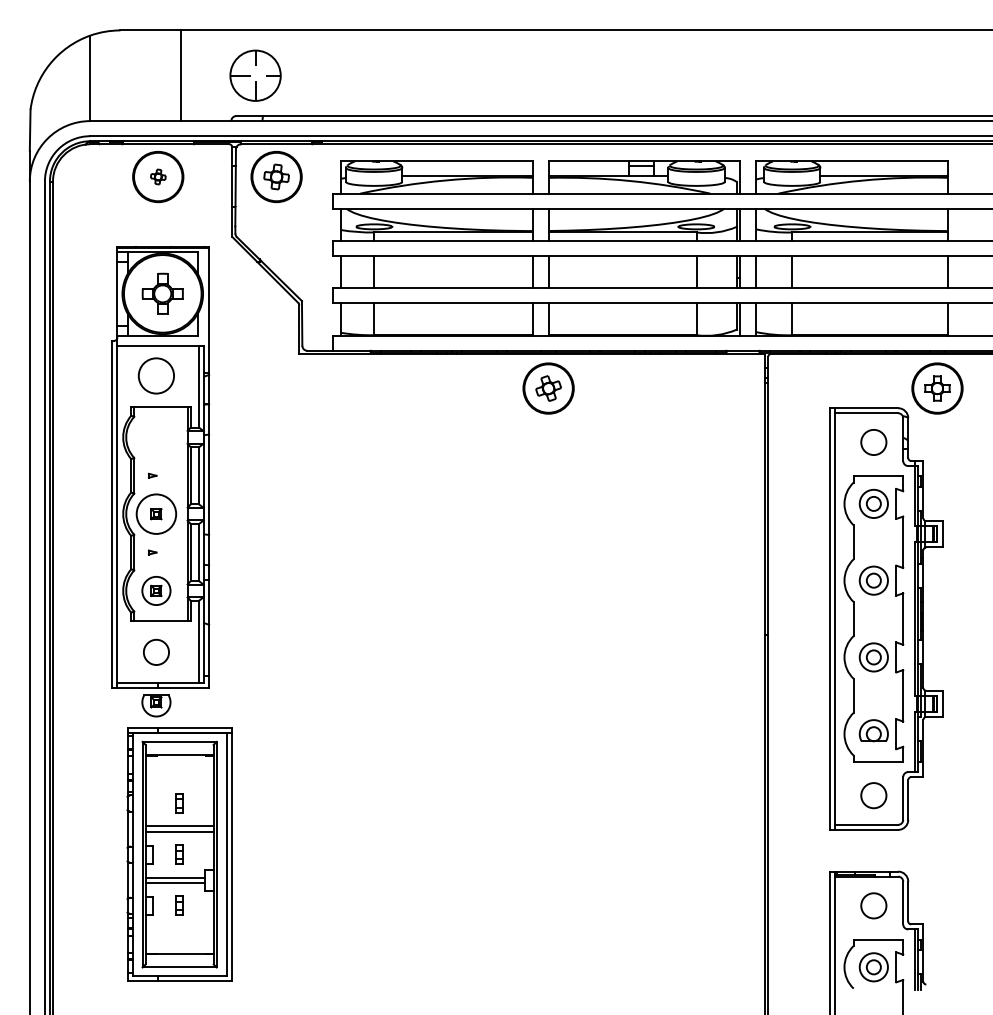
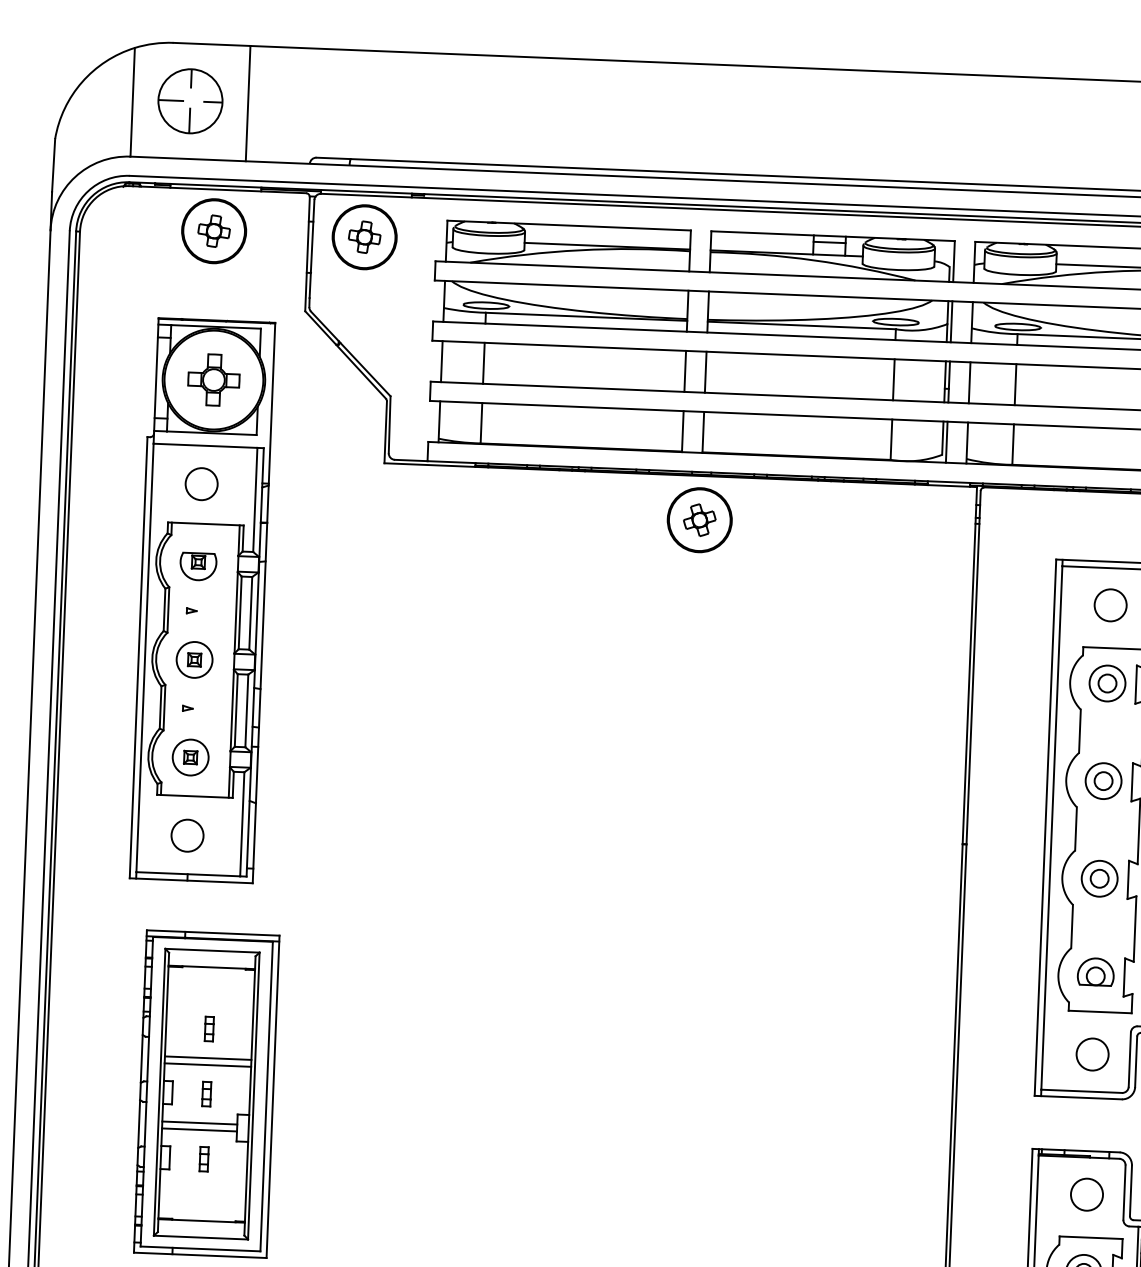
part: (255, 75) -> (190, 100), moved
part: (158, 176) -> (214, 230), size x1.67
circle: (156, 375) -> (201, 483), size x0.71
circle: (156, 514) -> (194, 660), size x0.71
part: (156, 705) -> (198, 566), moved

